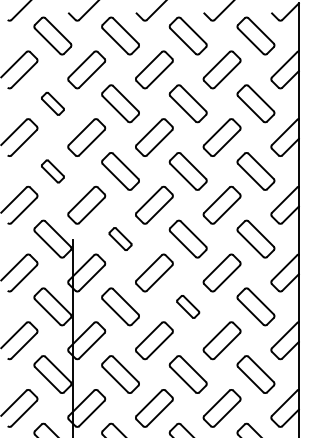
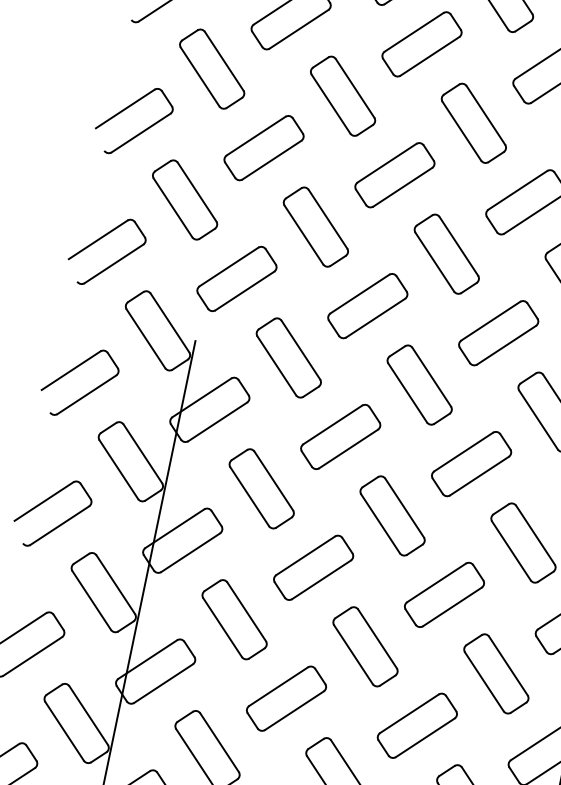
part: (52, 103) -> (211, 68), size x1.67
part: (52, 171) -> (184, 199), size x1.67
part: (120, 238) -> (288, 356), size x1.67
part: (187, 306) -> (391, 514), size x1.67

